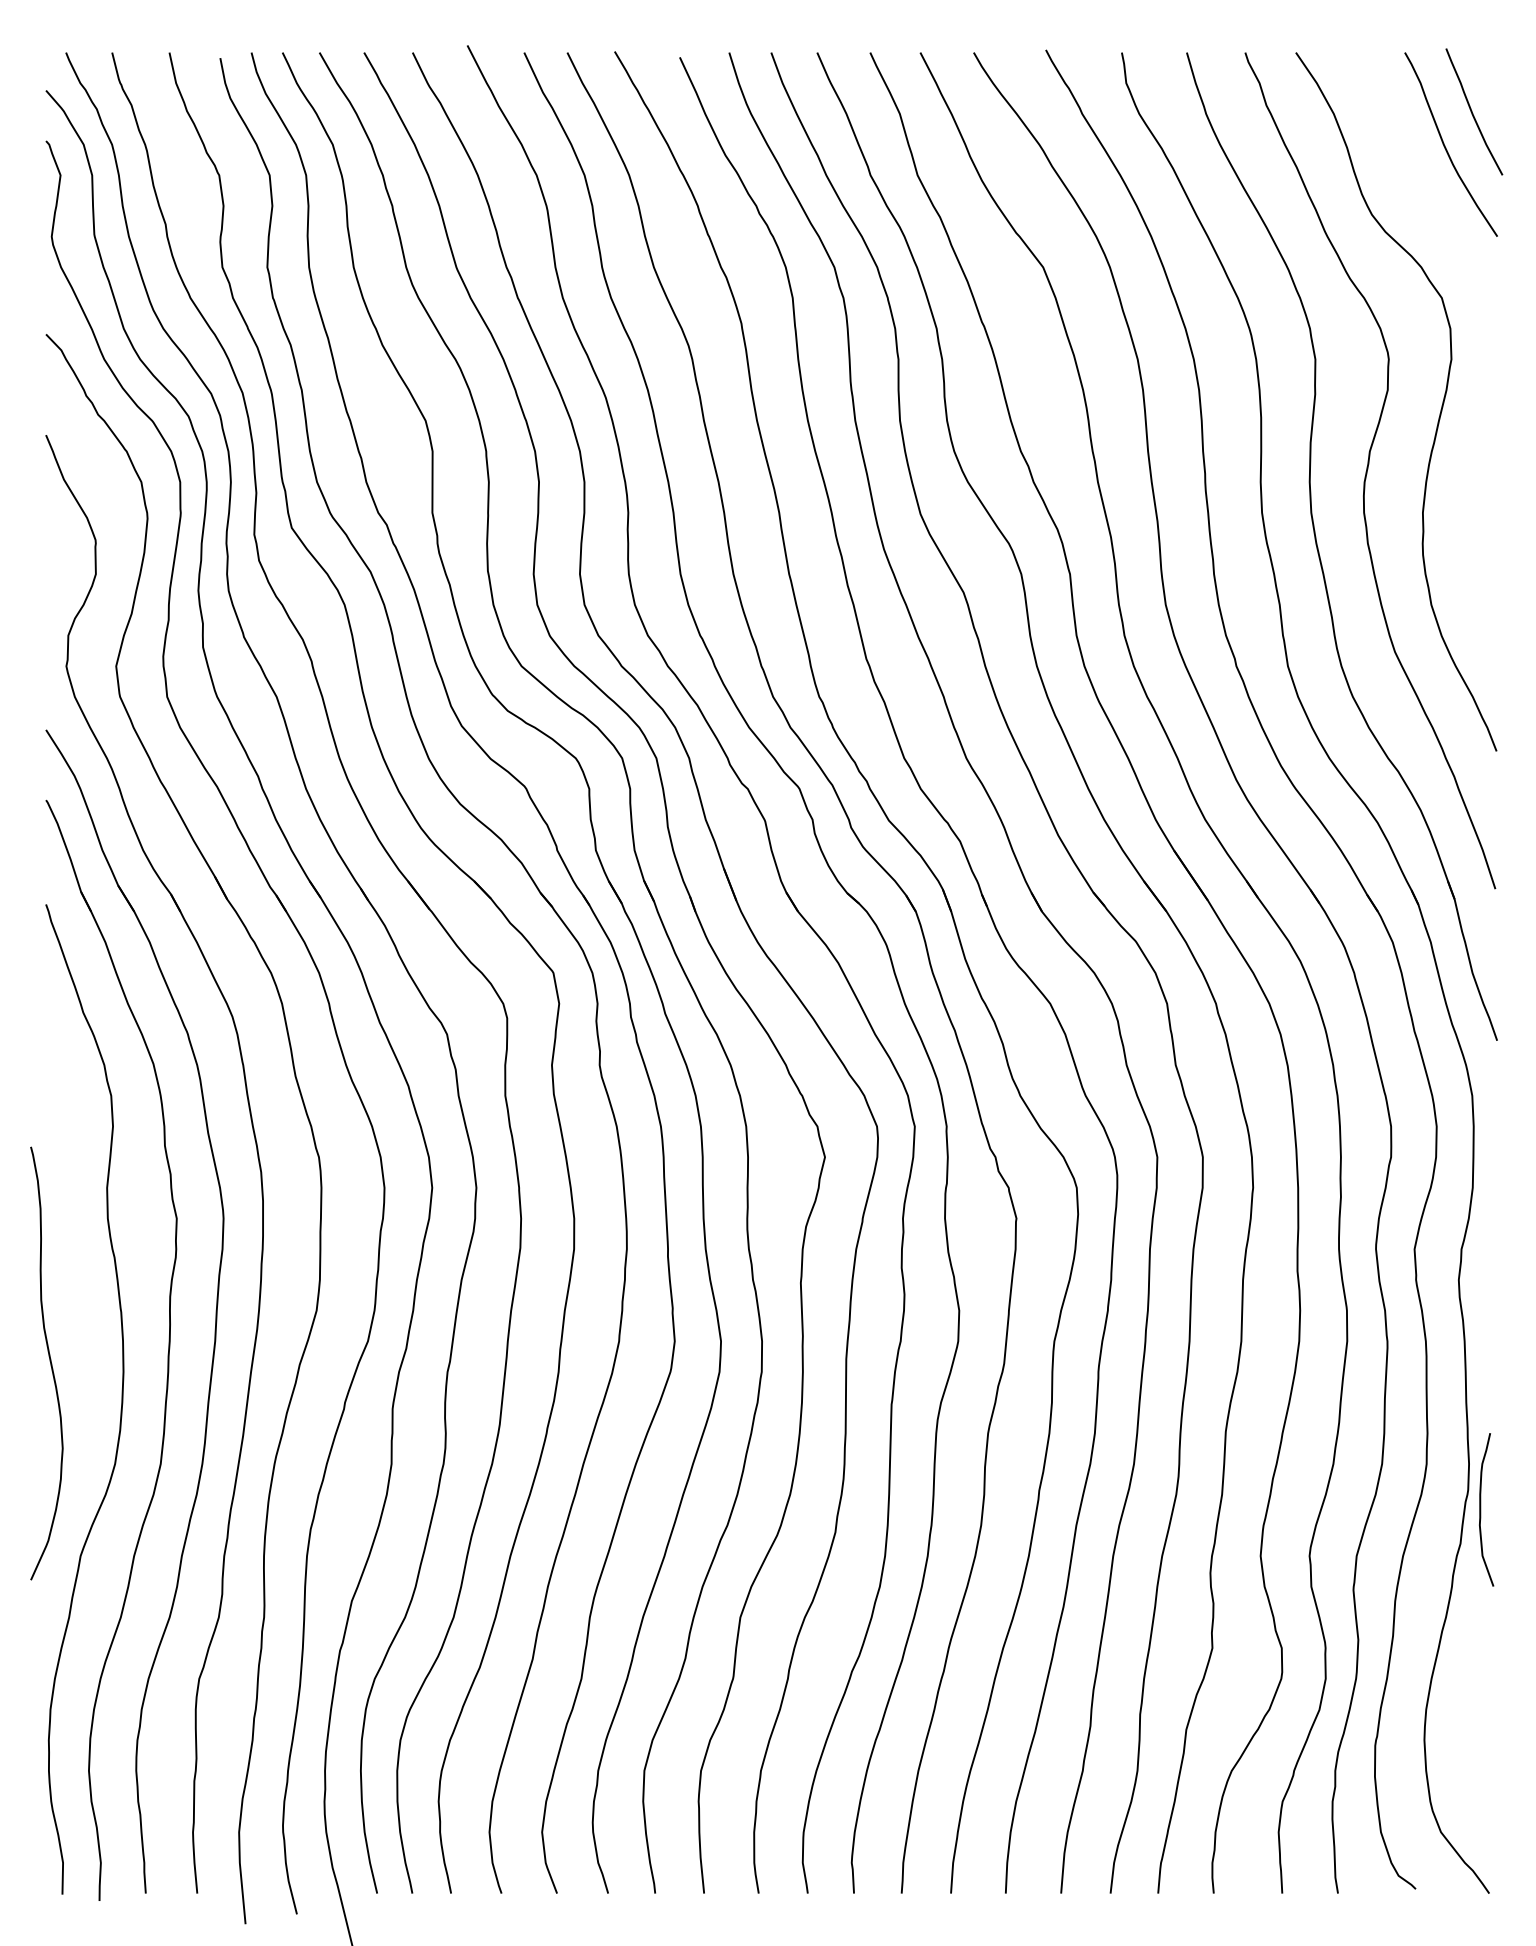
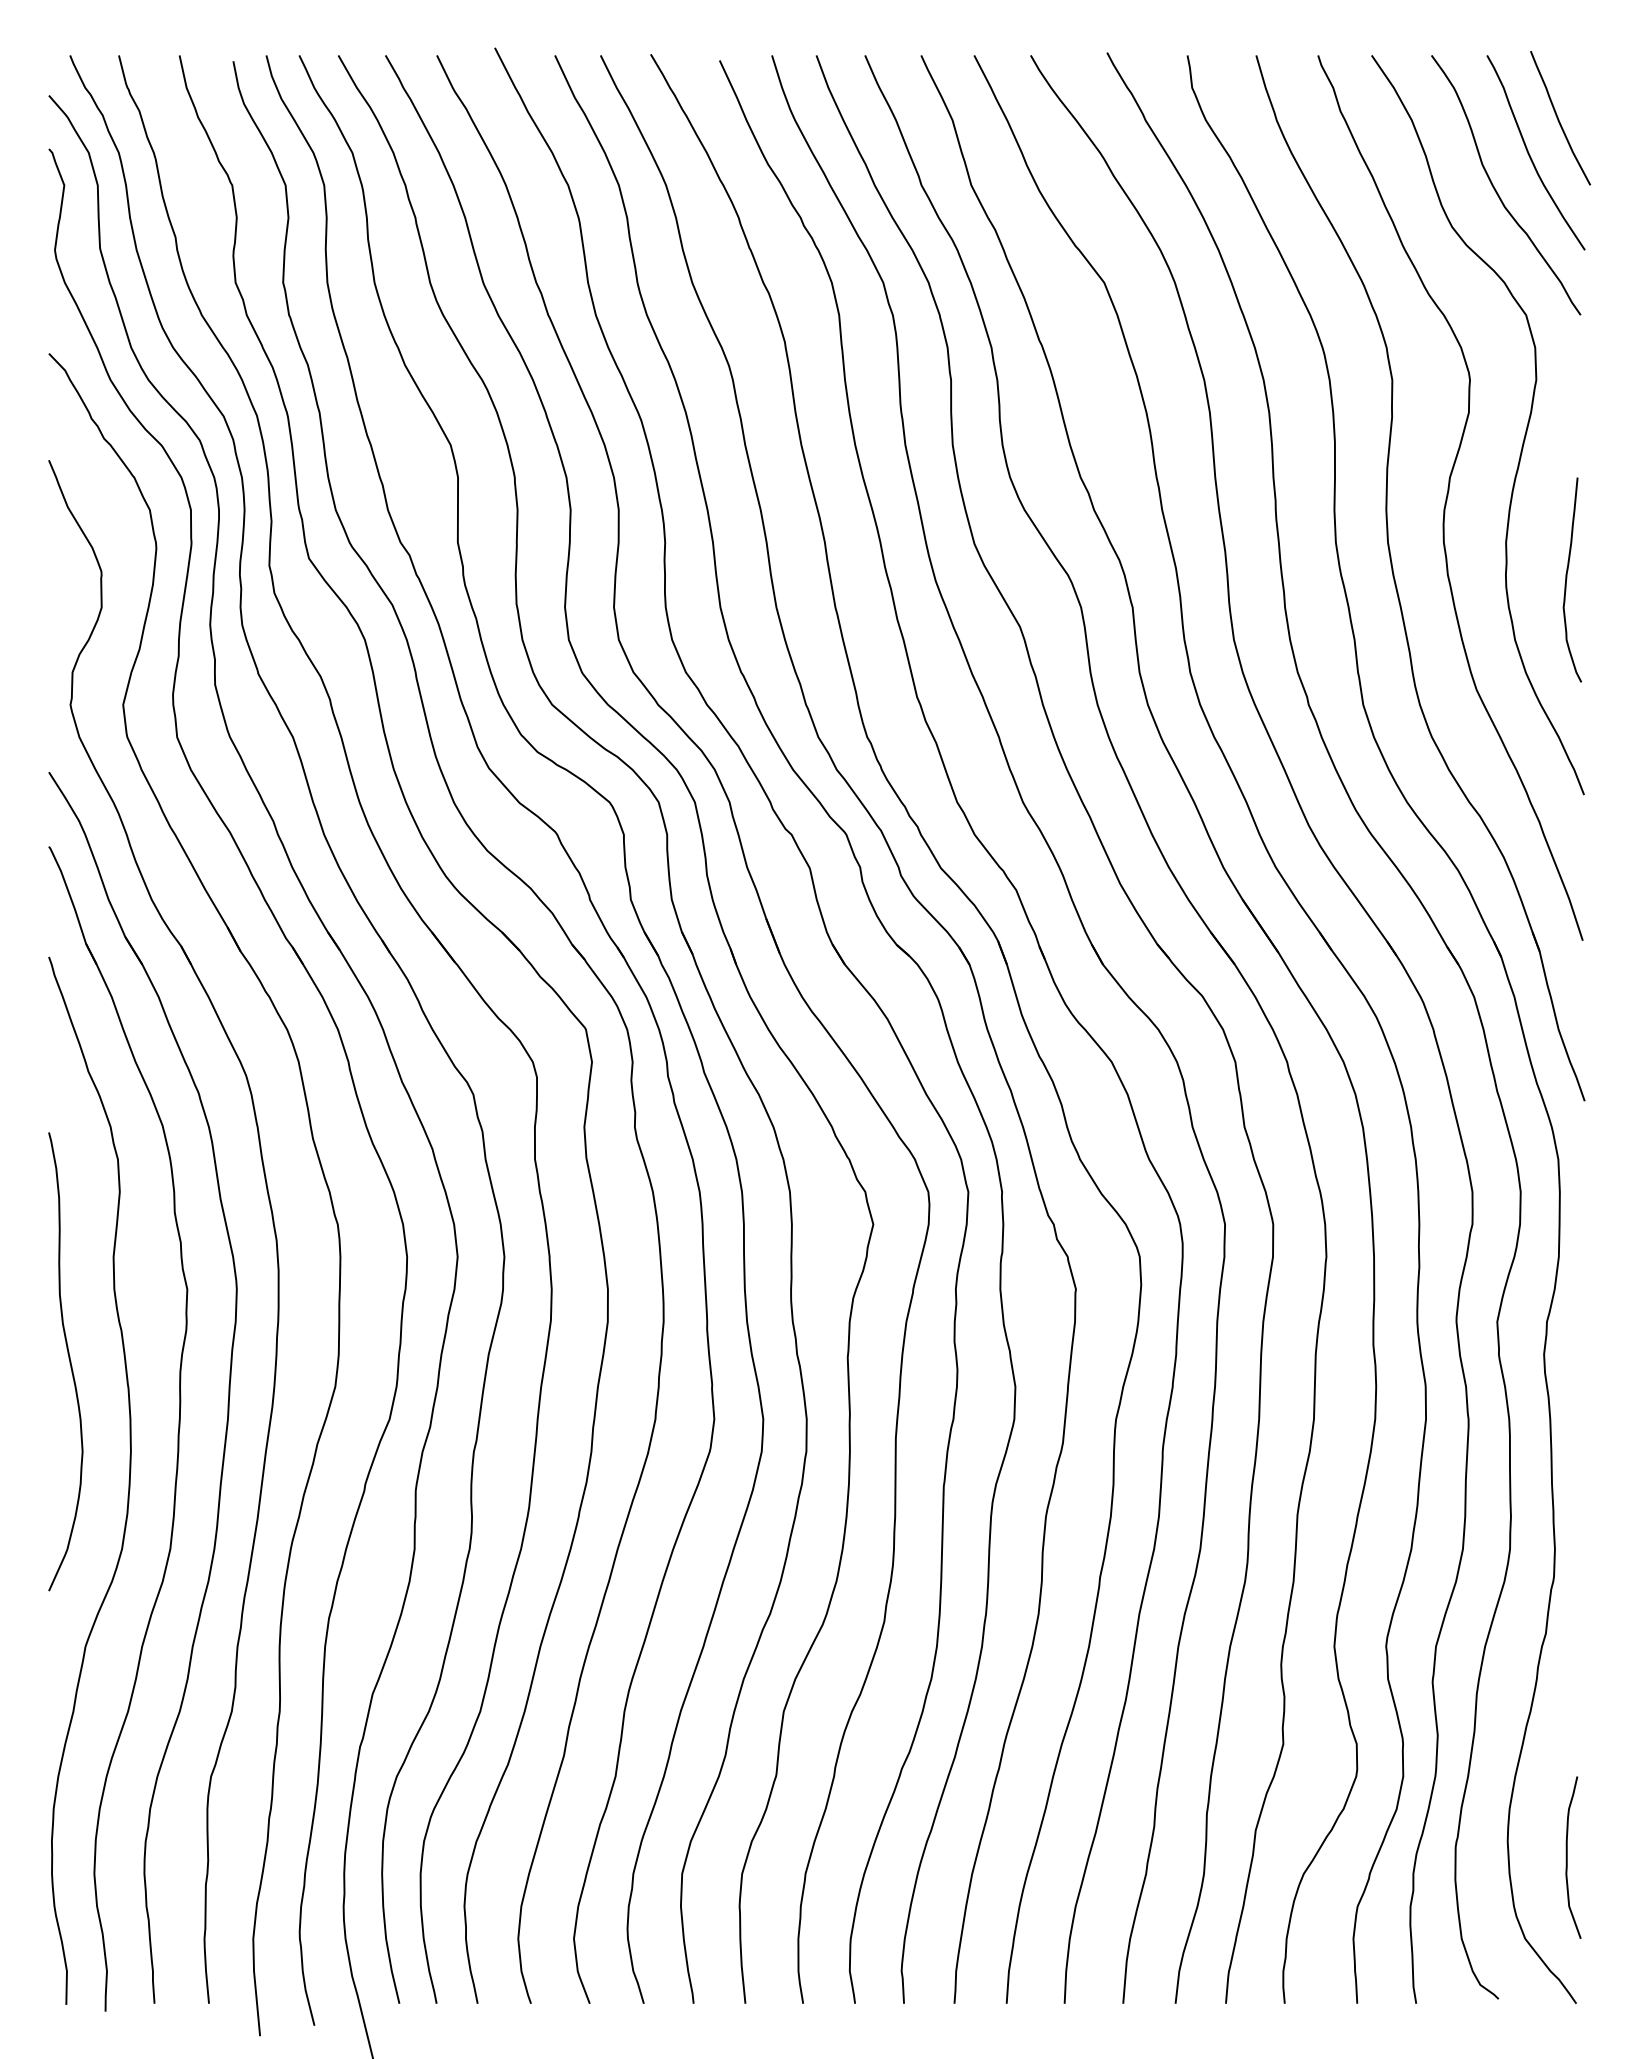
curve: (1414, 181) -> (1497, 191), added
curve: (1480, 547) -> (1567, 579), added
curve: (50, 1363) -> (69, 1361), moved
curve: (1480, 1509) -> (1567, 1857), moved

